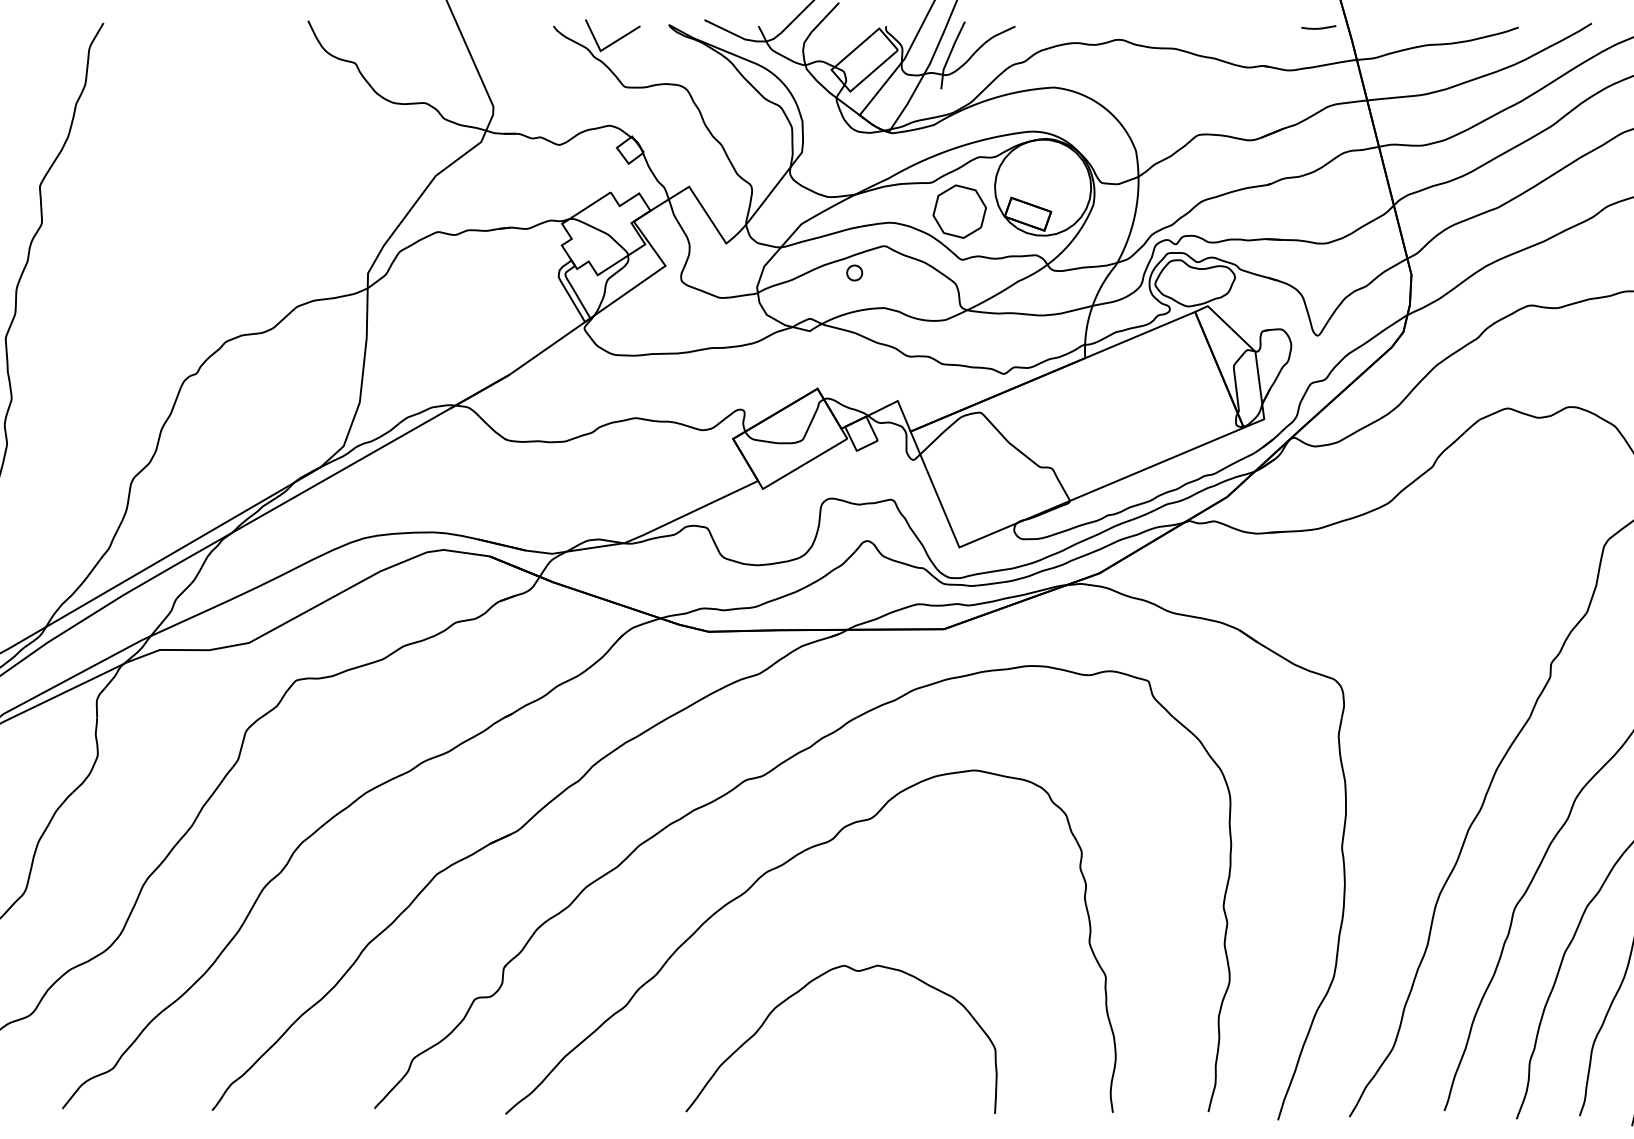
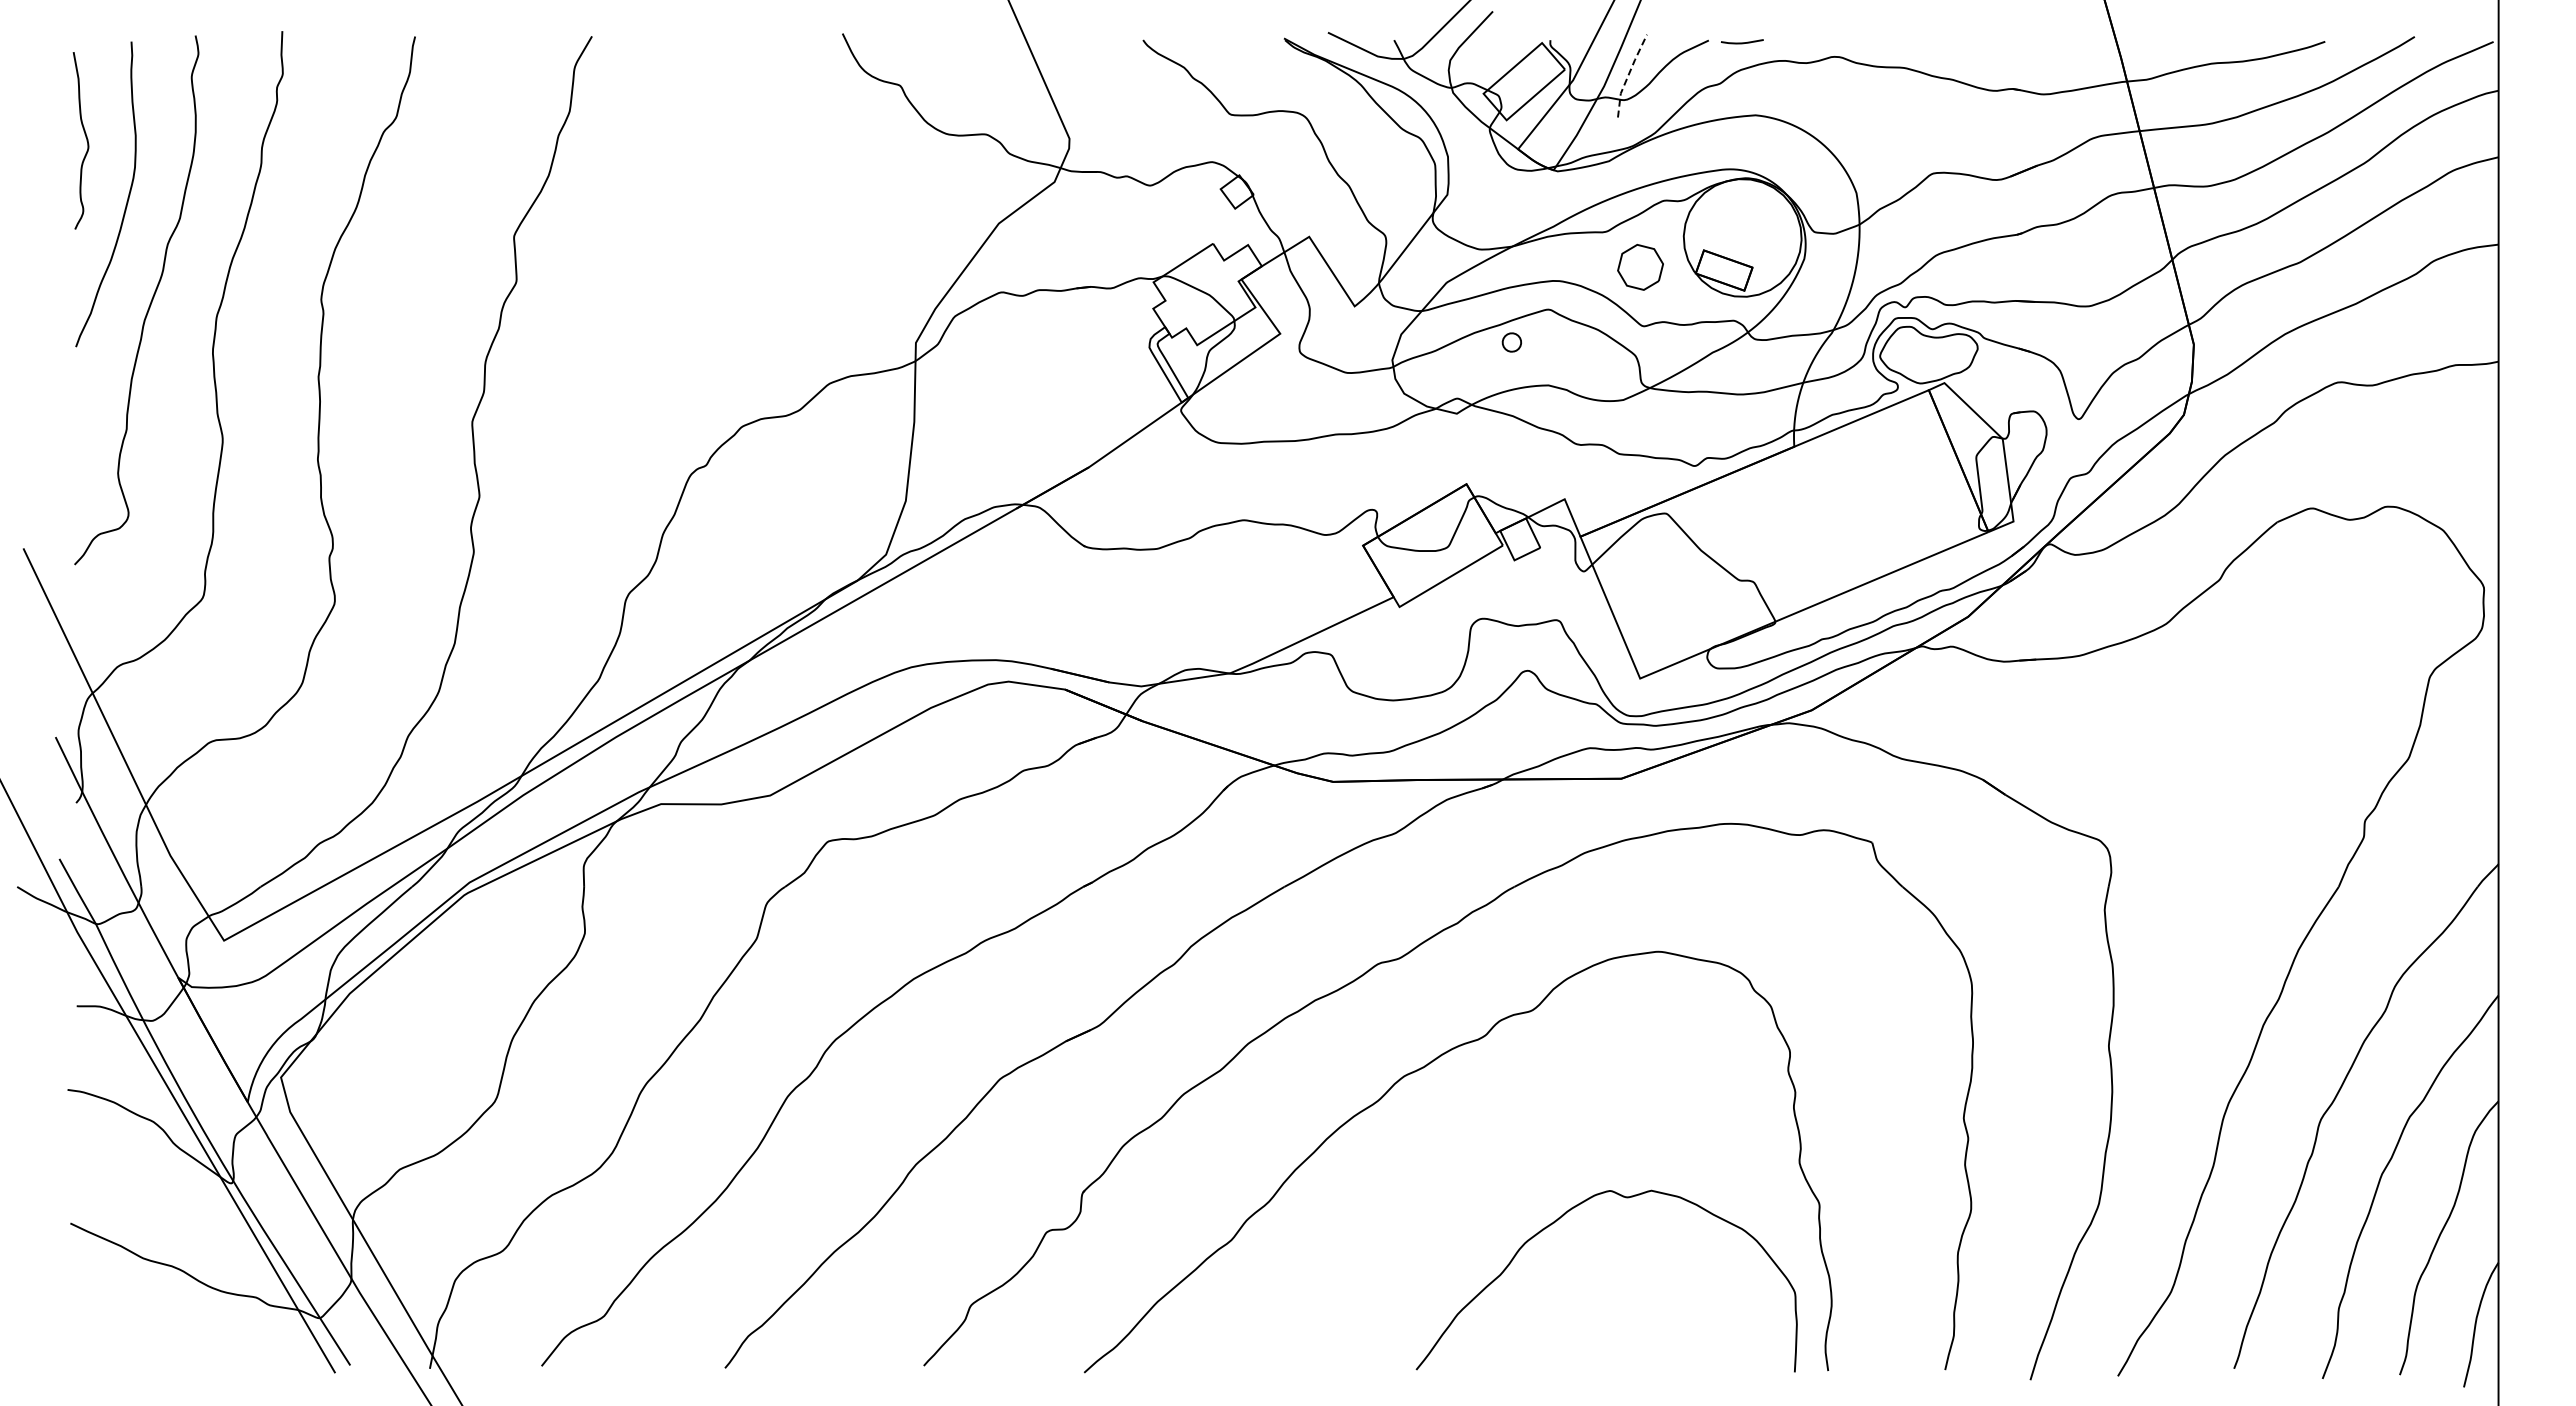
curve: (1318, 28) -> (1742, 42), moved
line: (615, 40) -> (1219, 57), removed
line: (949, 55) -> (1628, 75), solid -> dashed
part: (959, 211) -> (1640, 267), size x0.7
curve: (802, 989) -> (1558, 1220), moved

